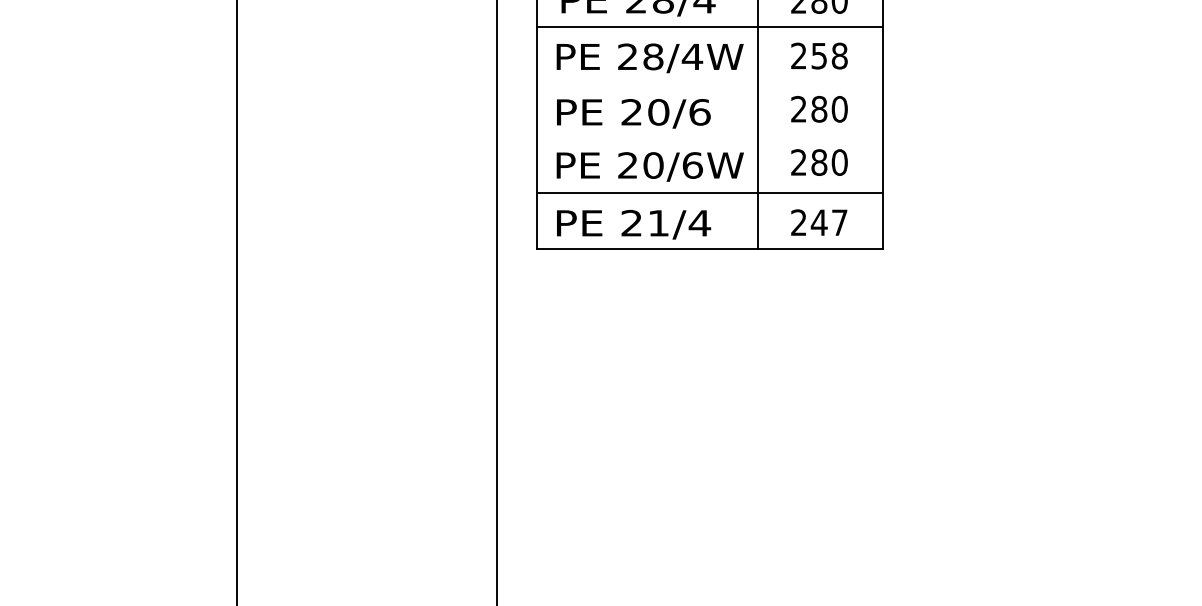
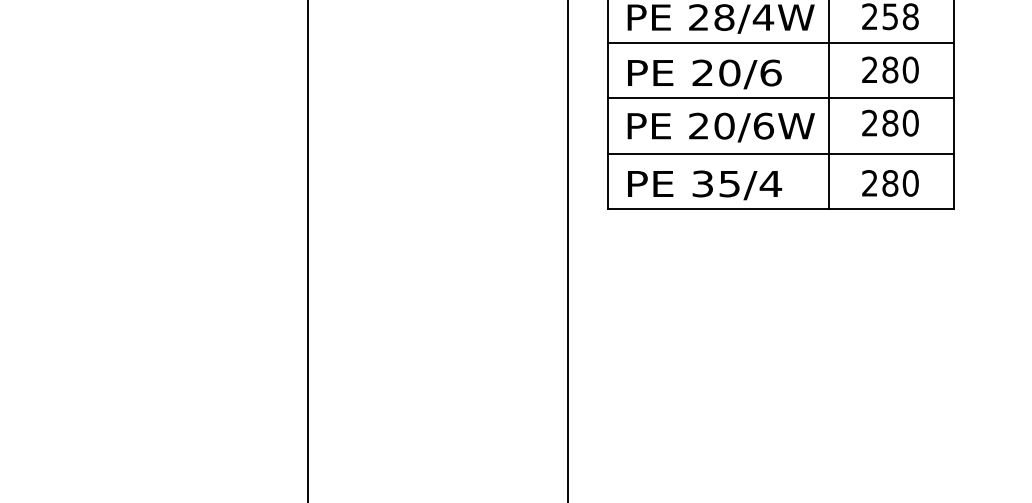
line: (709, 82) -> (780, 43), added
line: (709, 137) -> (780, 98), added
text: (828, 222) -> (899, 183), 247 -> 280
text: (644, 223) -> (715, 184), 21/4 -> 35/4

